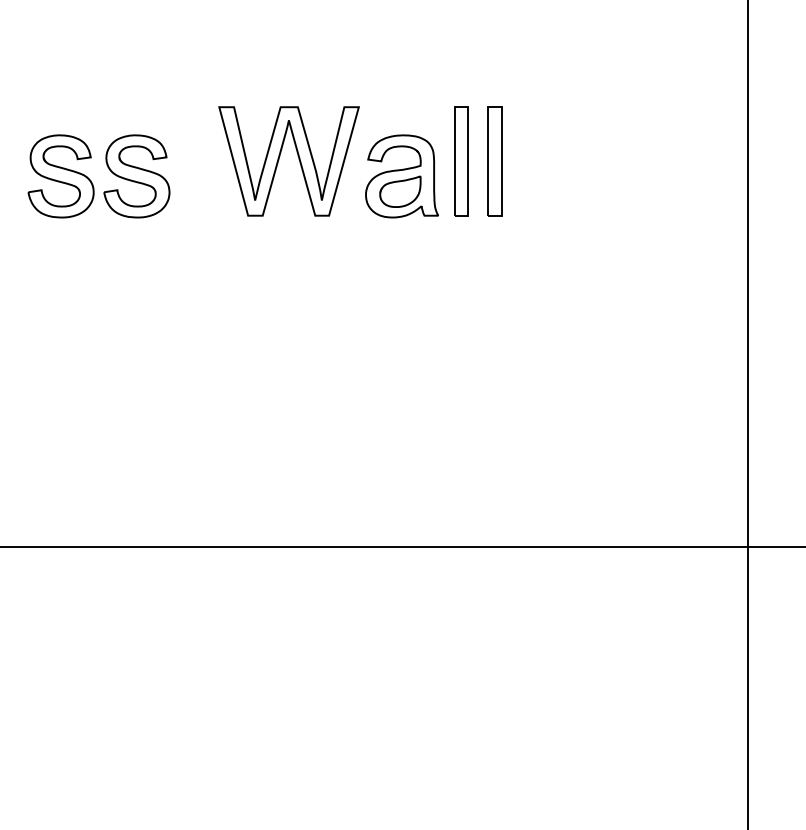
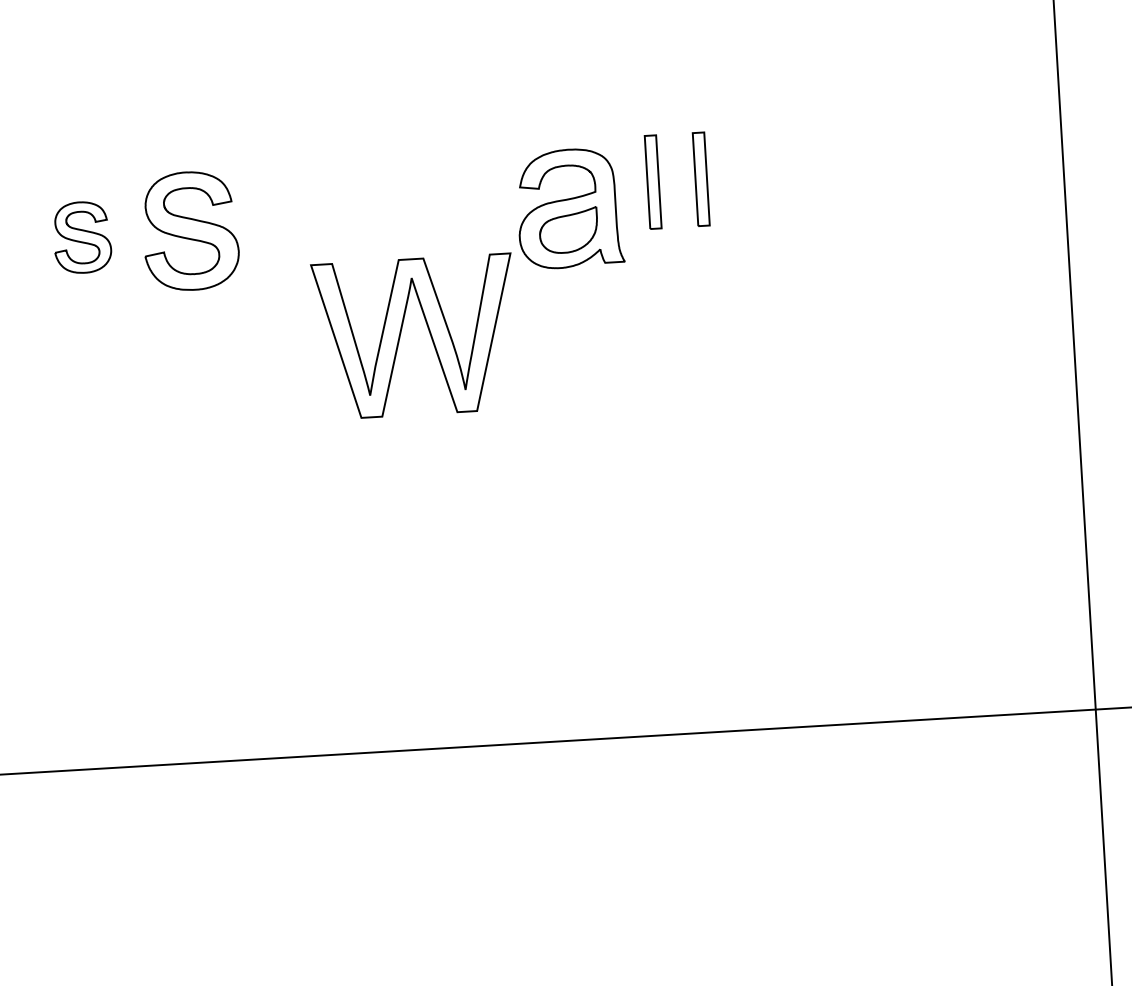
part: (279, 160) -> (401, 336), moved
part: (461, 161) -> (653, 182), size x0.6
part: (494, 161) -> (700, 179), size x0.6
part: (60, 176) -> (81, 237), size x0.6

